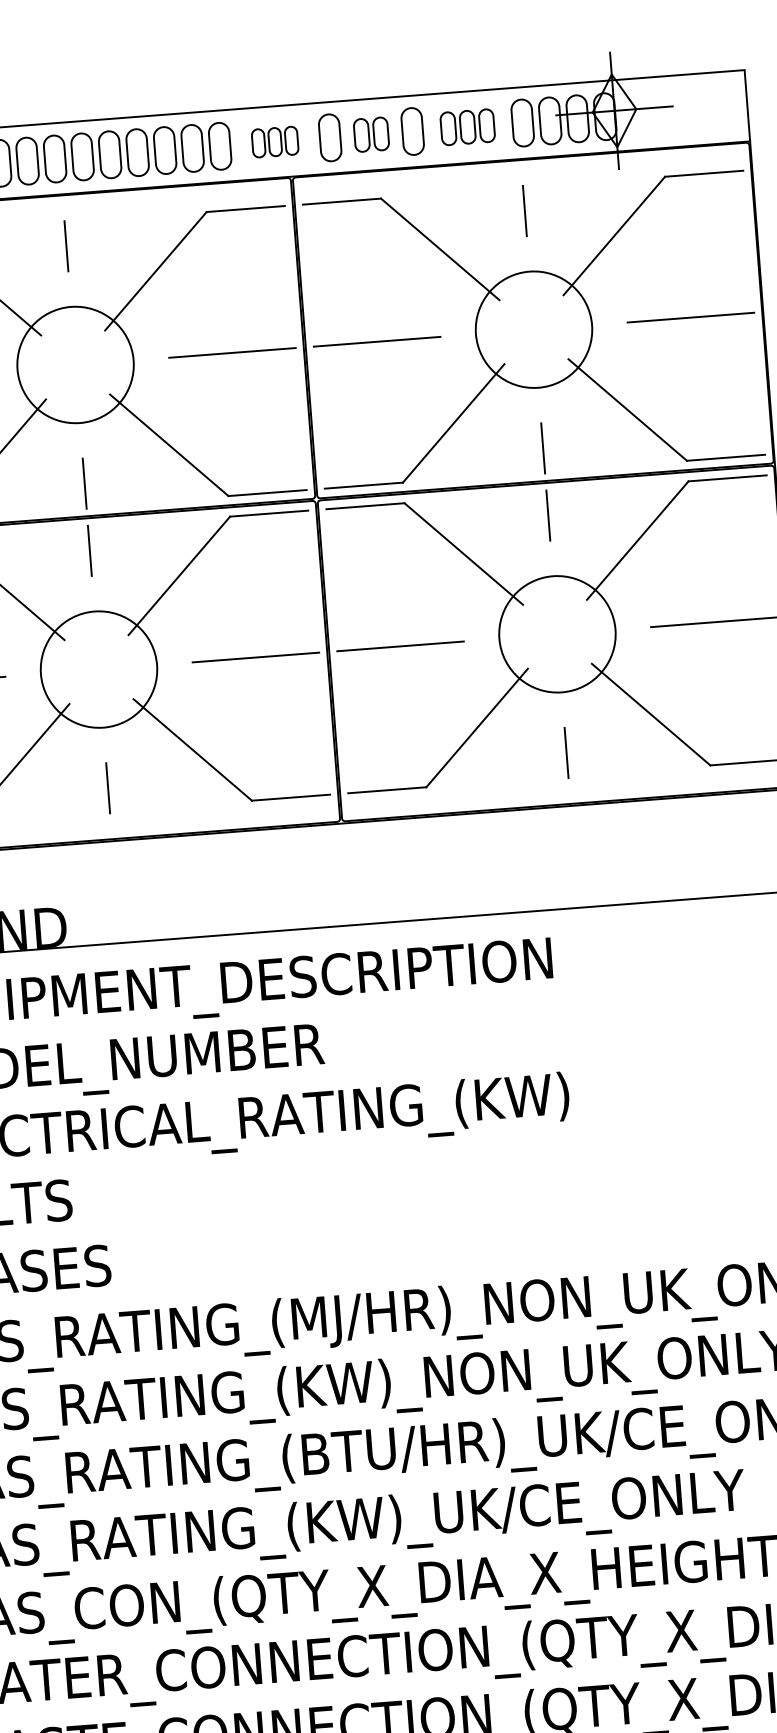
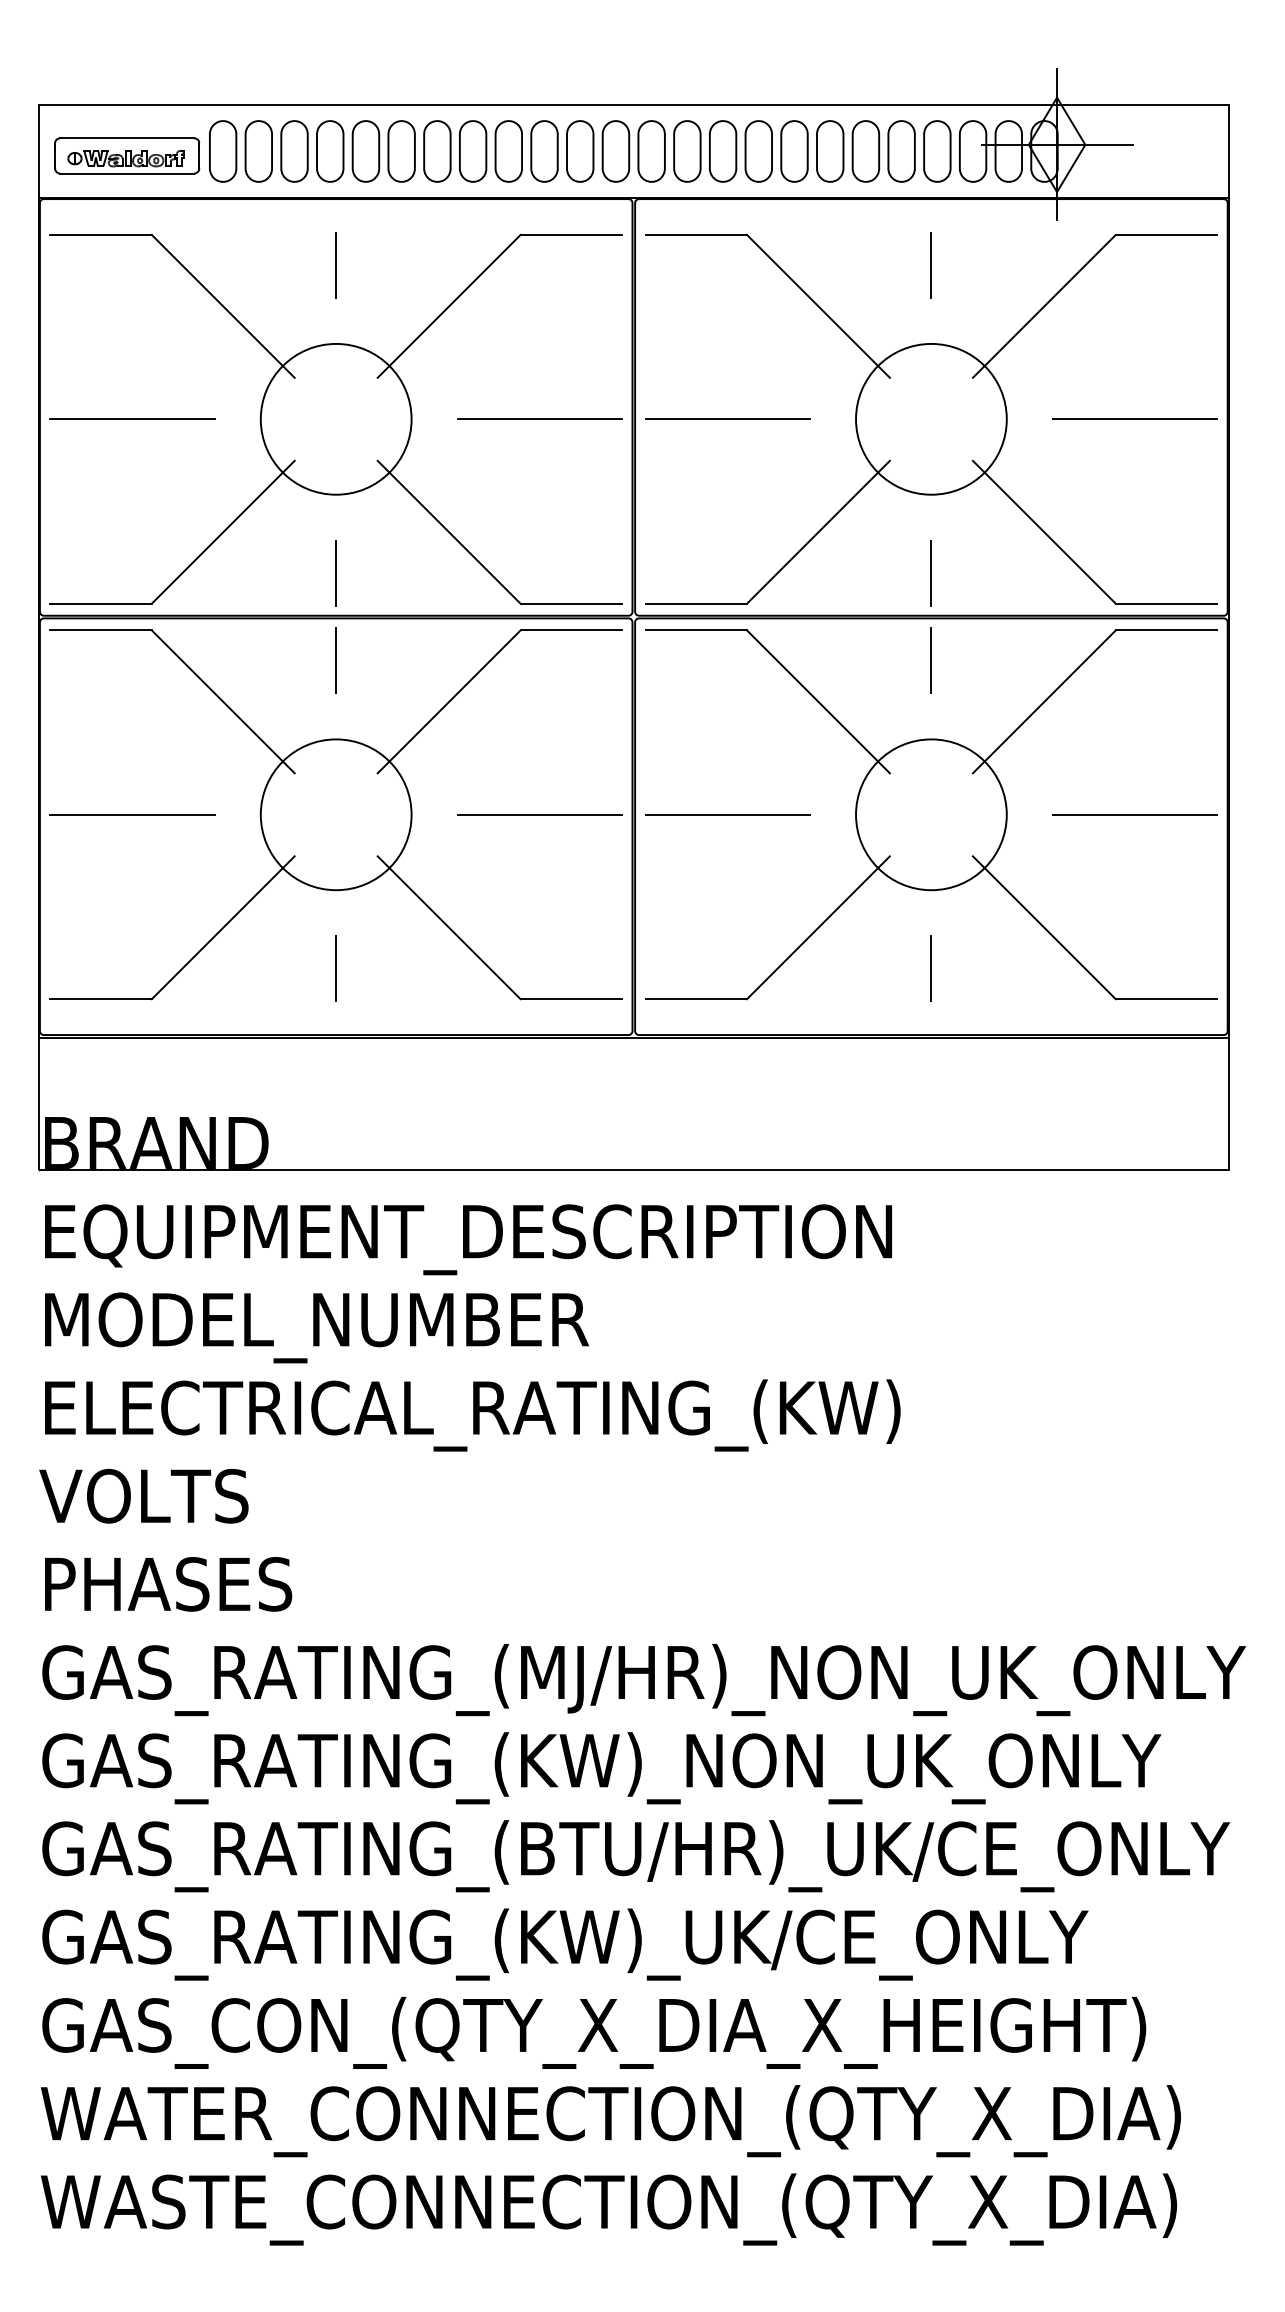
part: (467, 127) -> (865, 151), size x1.43
part: (371, 134) -> (740, 151), size x1.43
part: (274, 142) -> (615, 151), size x1.67

